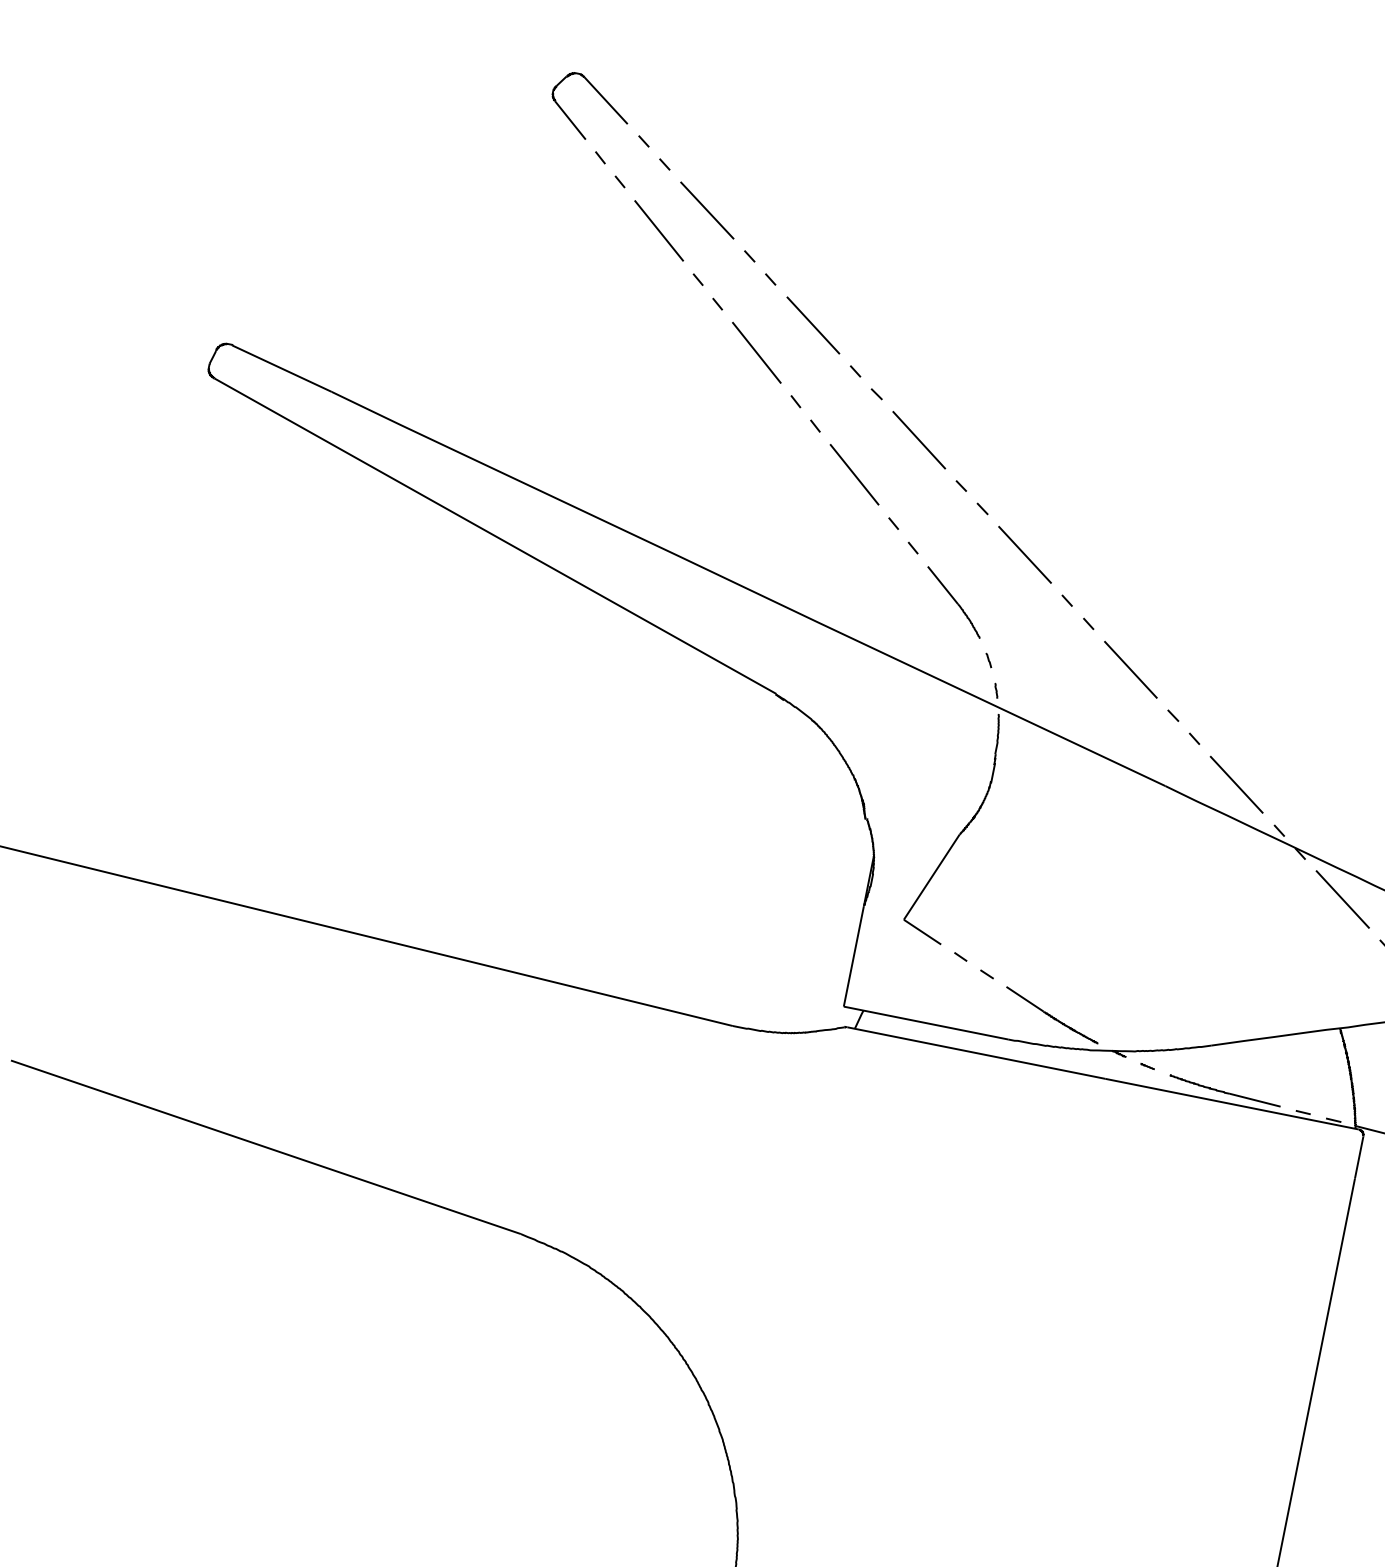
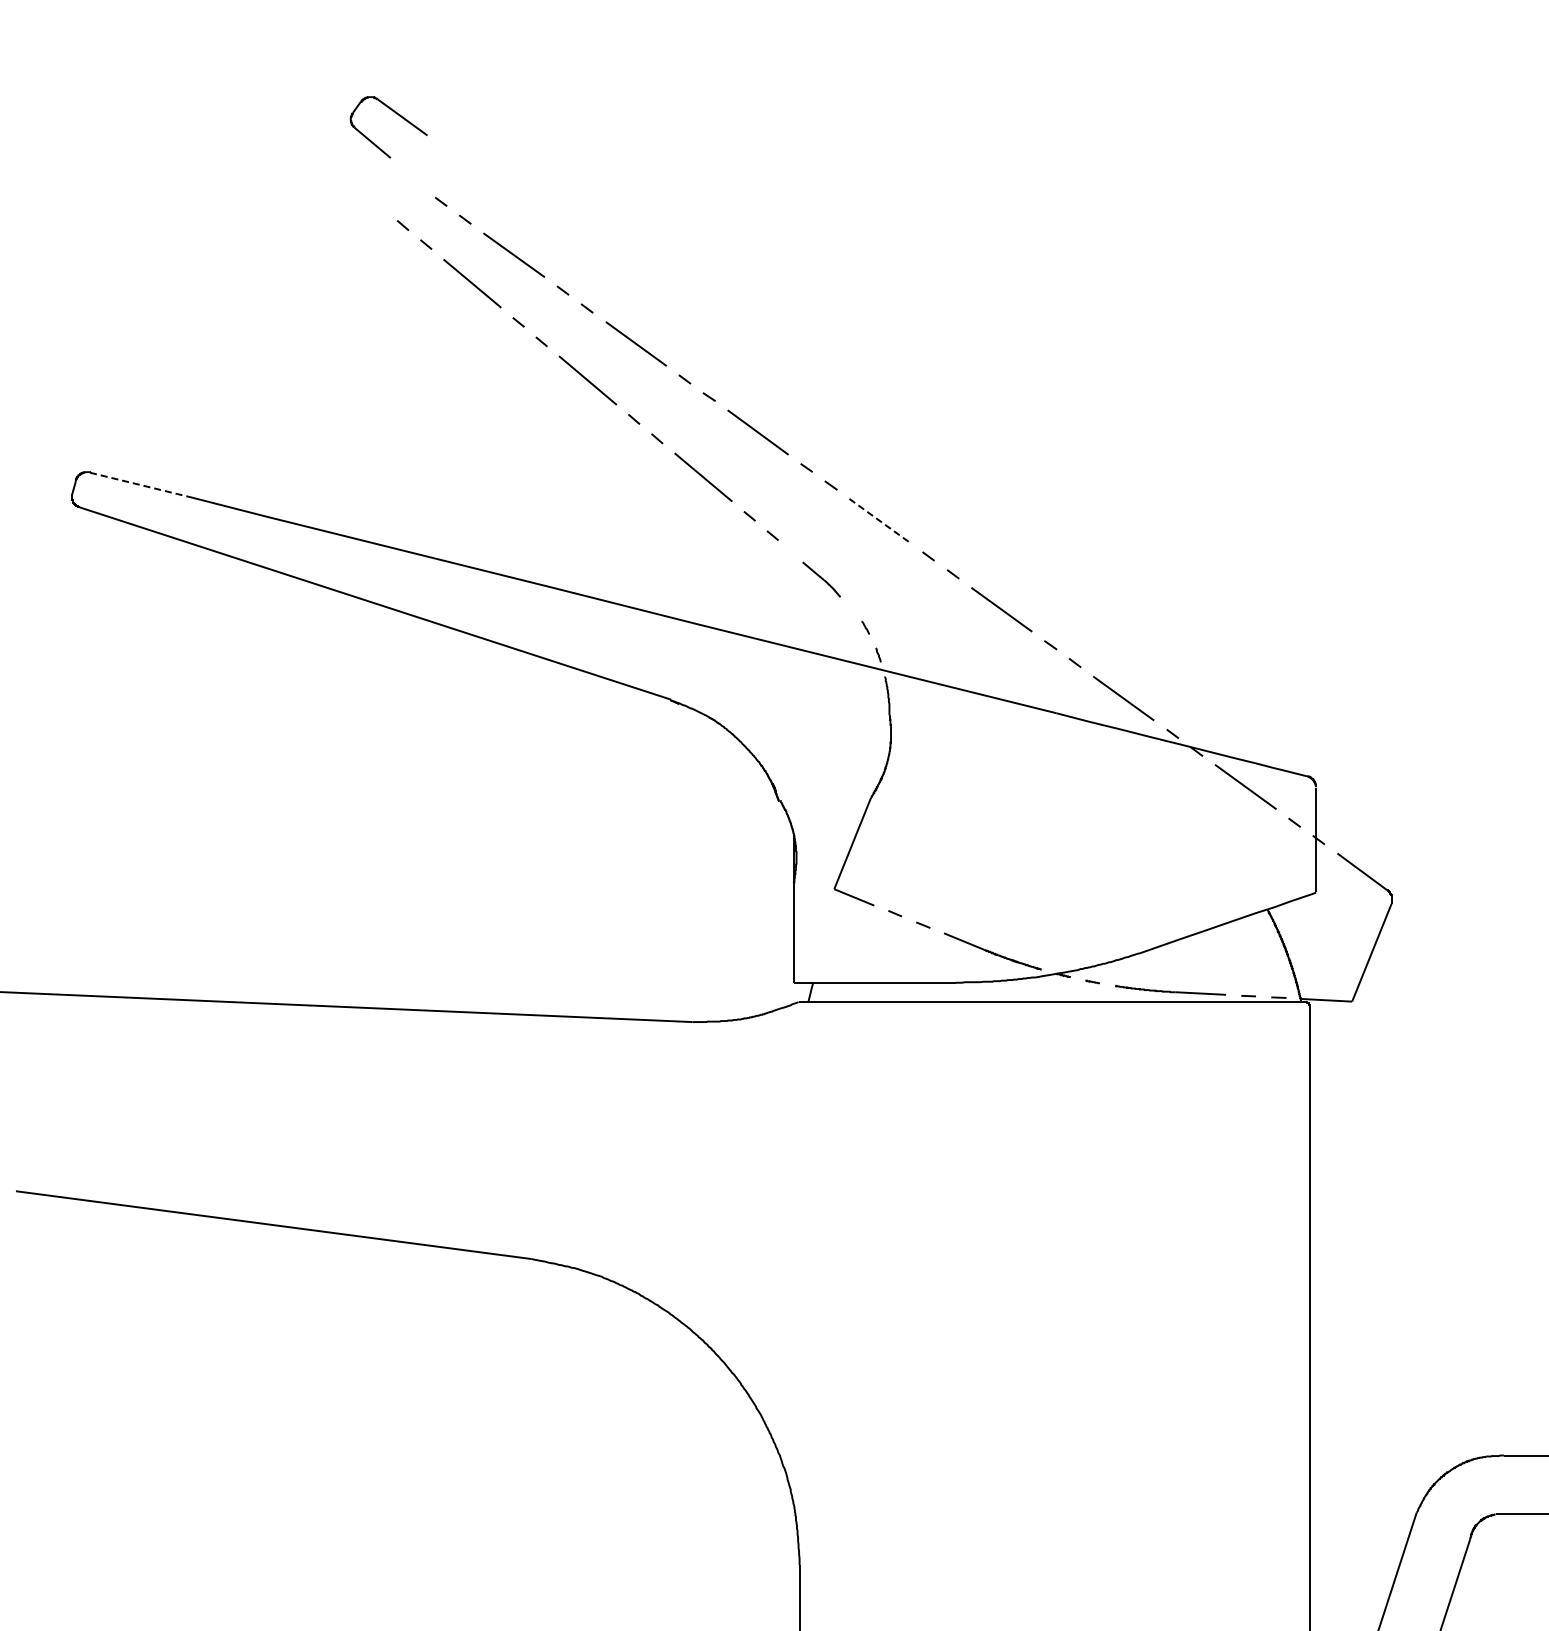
part: (600, 96) -> (396, 114), moved
line: (281, 368) -> (141, 485), solid -> dashed
line: (1024, 555) -> (879, 521), solid -> dashed
part: (953, 602) -> (821, 579), size x0.6

